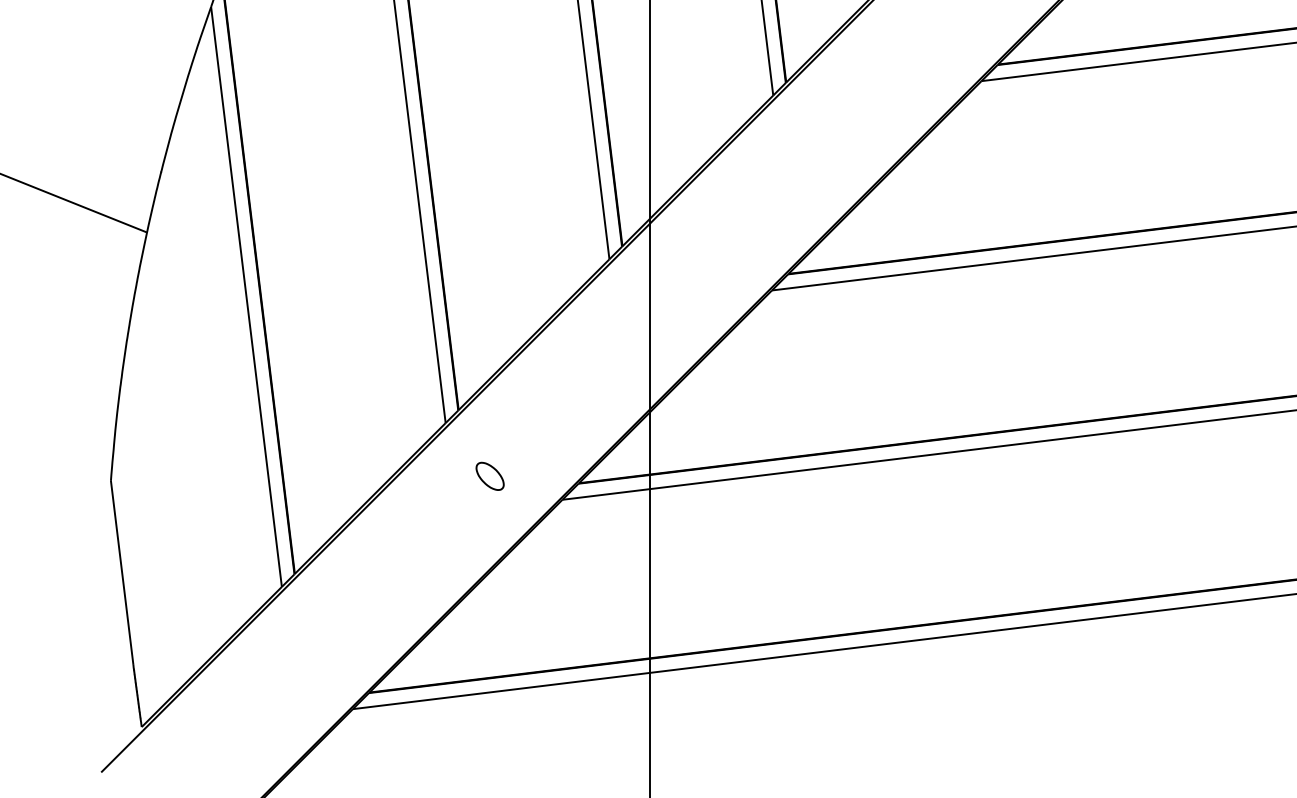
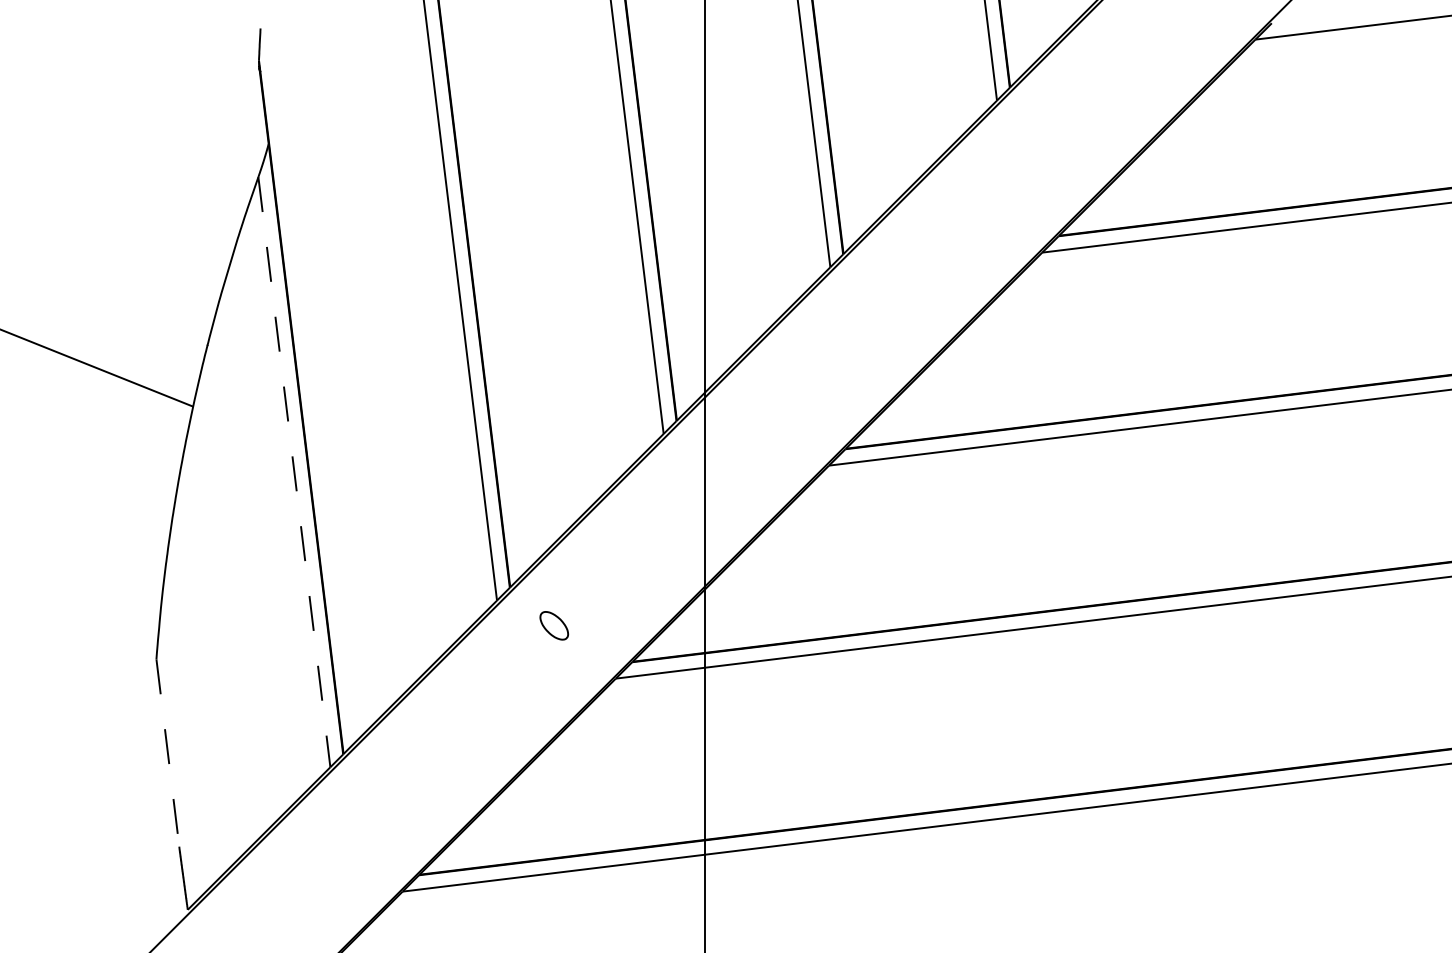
line: (246, 297) -> (294, 472), solid -> dashed
part: (490, 476) -> (554, 625), moved
line: (121, 573) -> (167, 753), solid -> dashed

